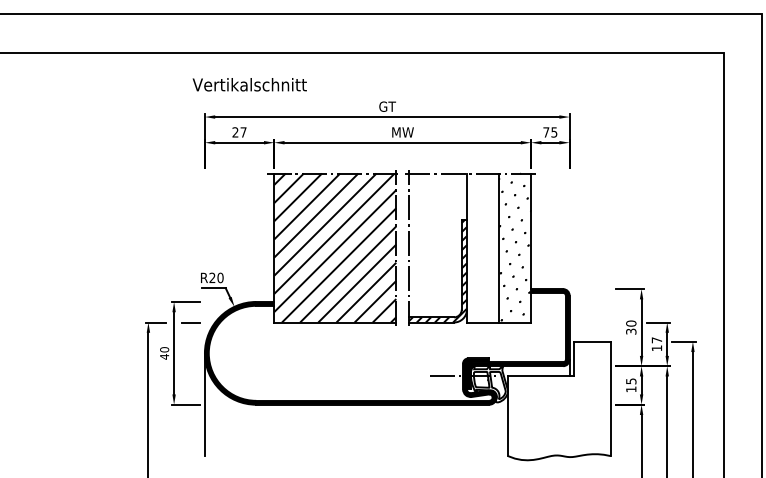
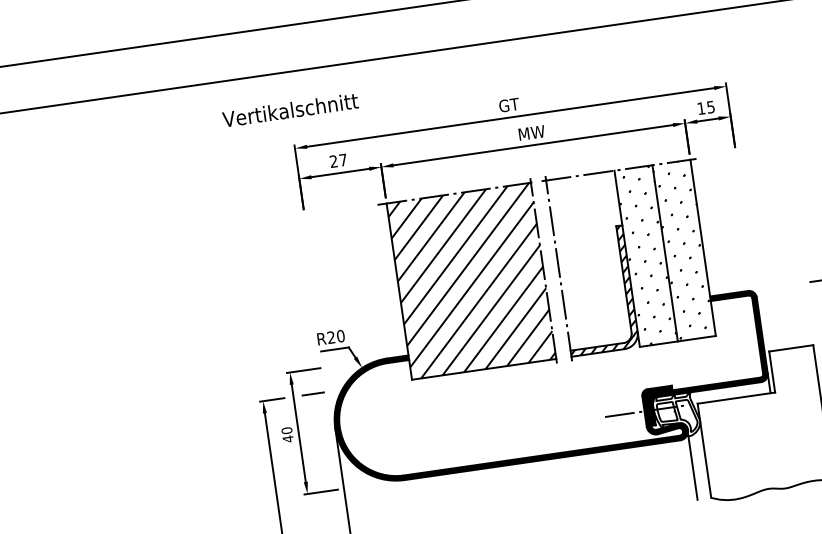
text: (249, 84) -> (290, 109), moved
text: (546, 132) -> (701, 108), 75 -> 15
hatch: (482, 247) -> (645, 255), added
line: (496, 426) -> (692, 464), added

